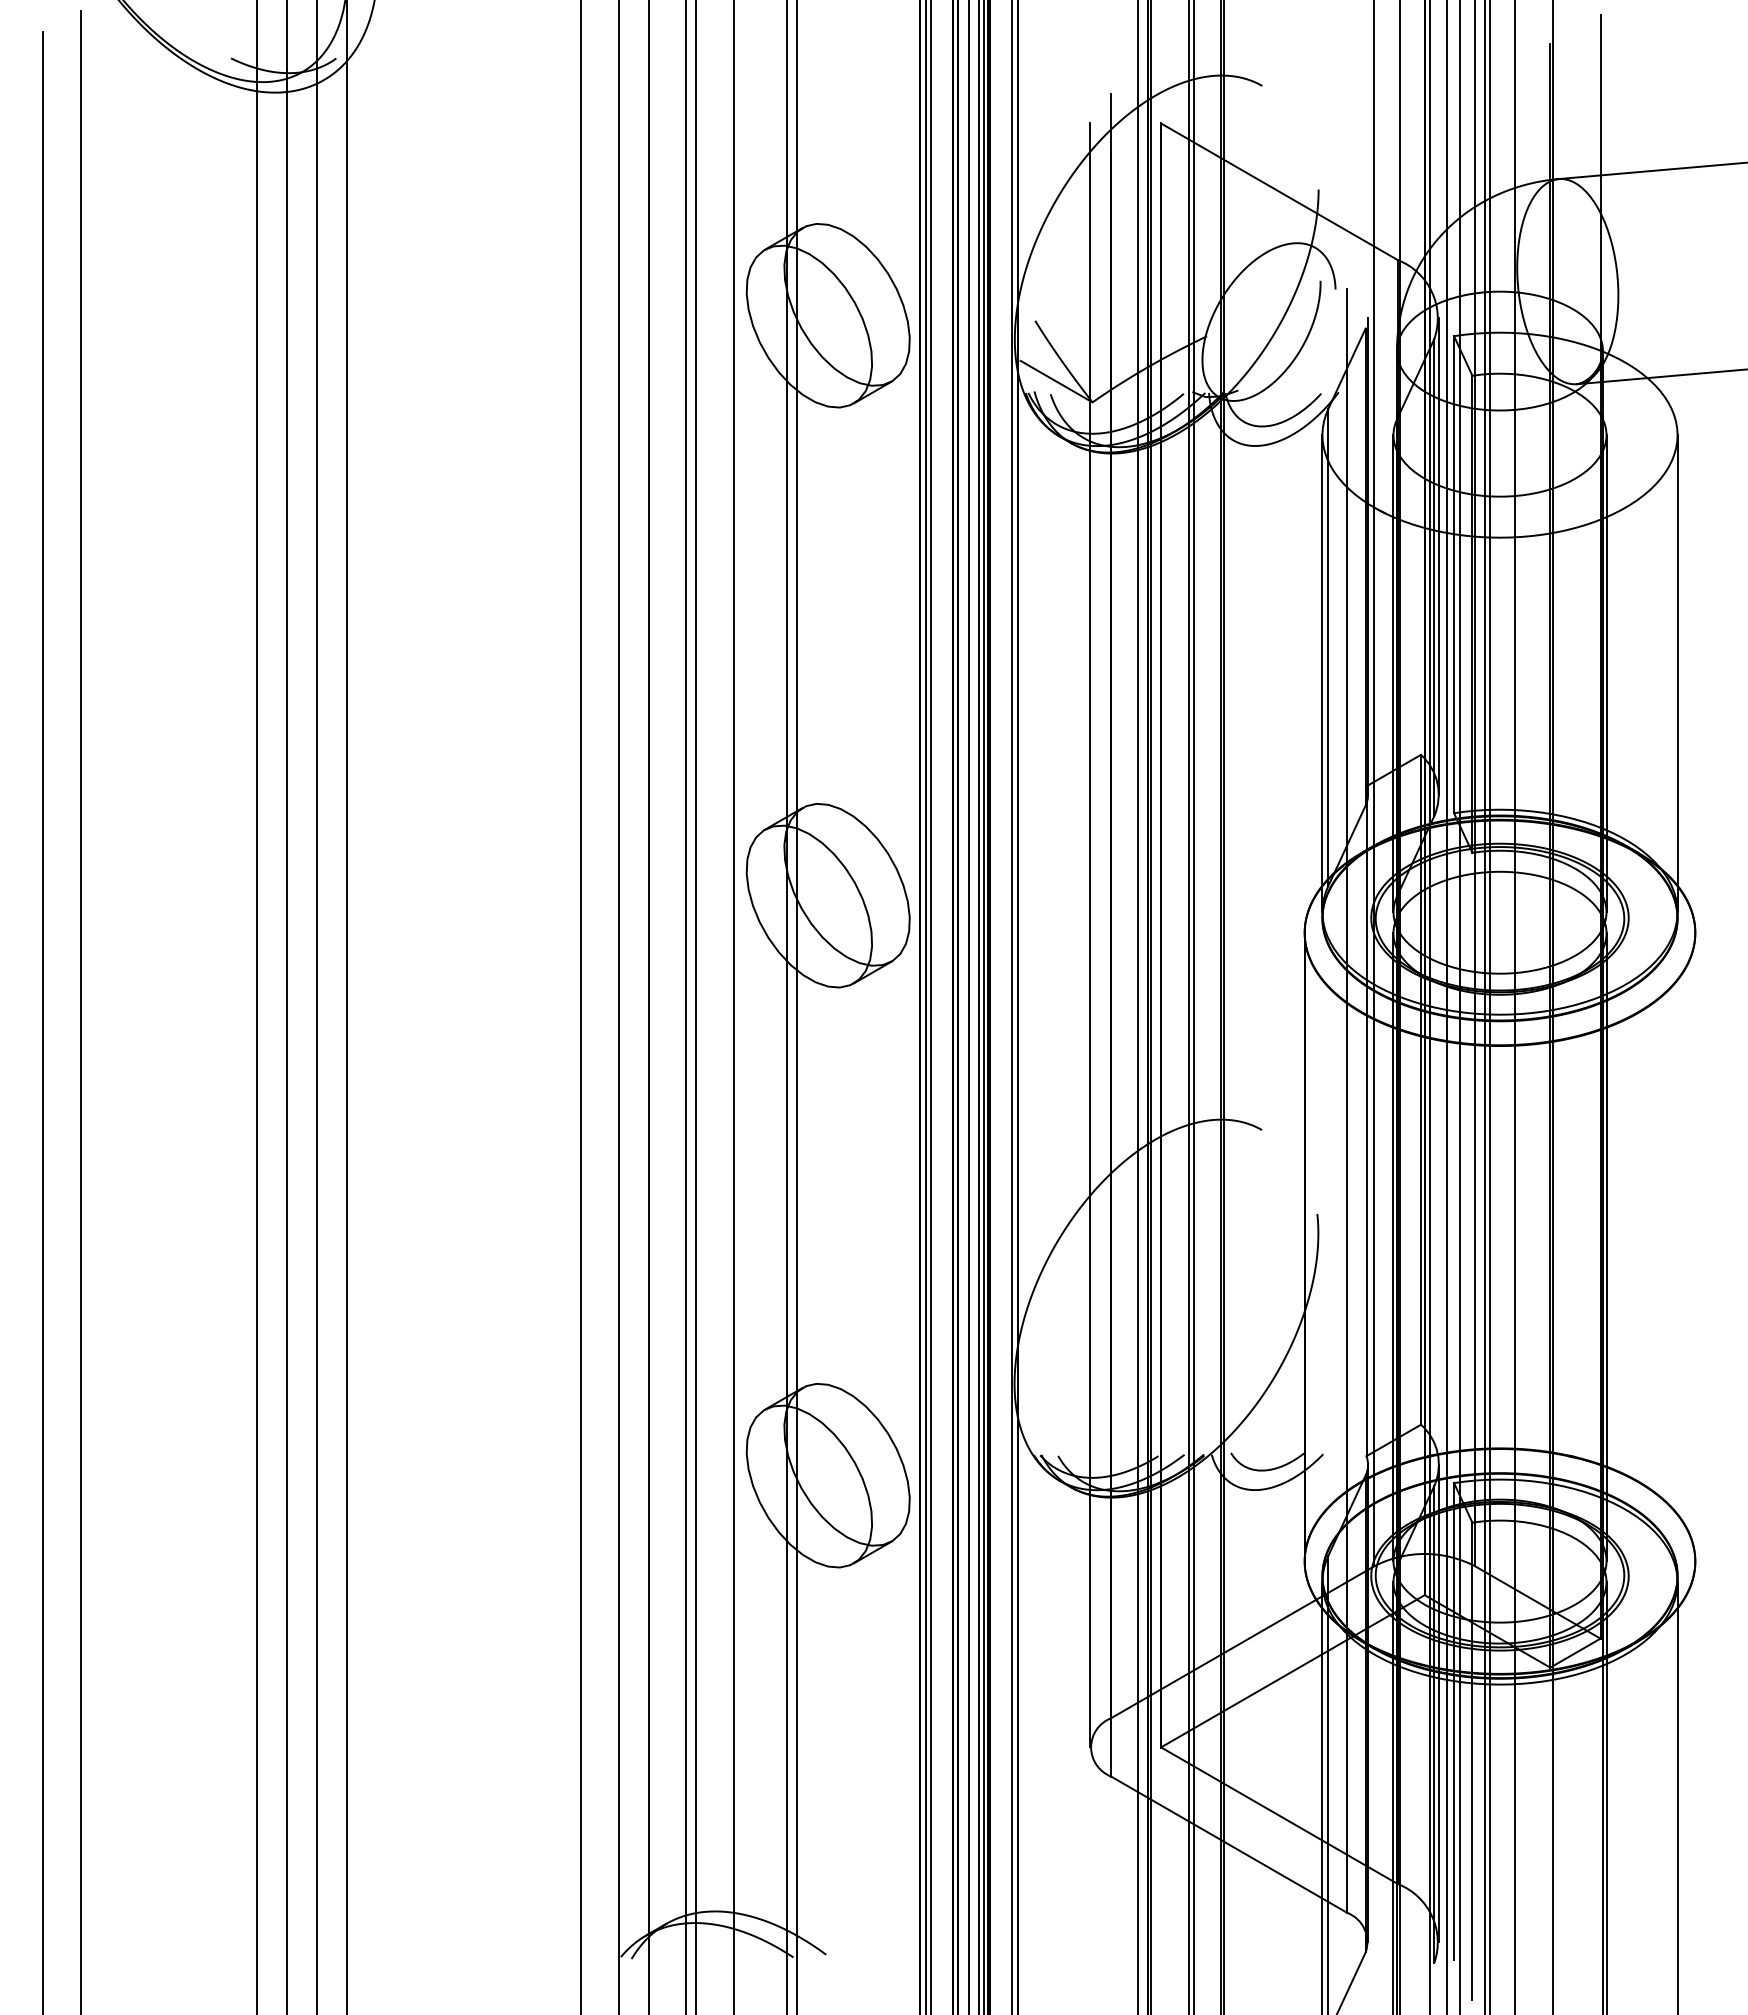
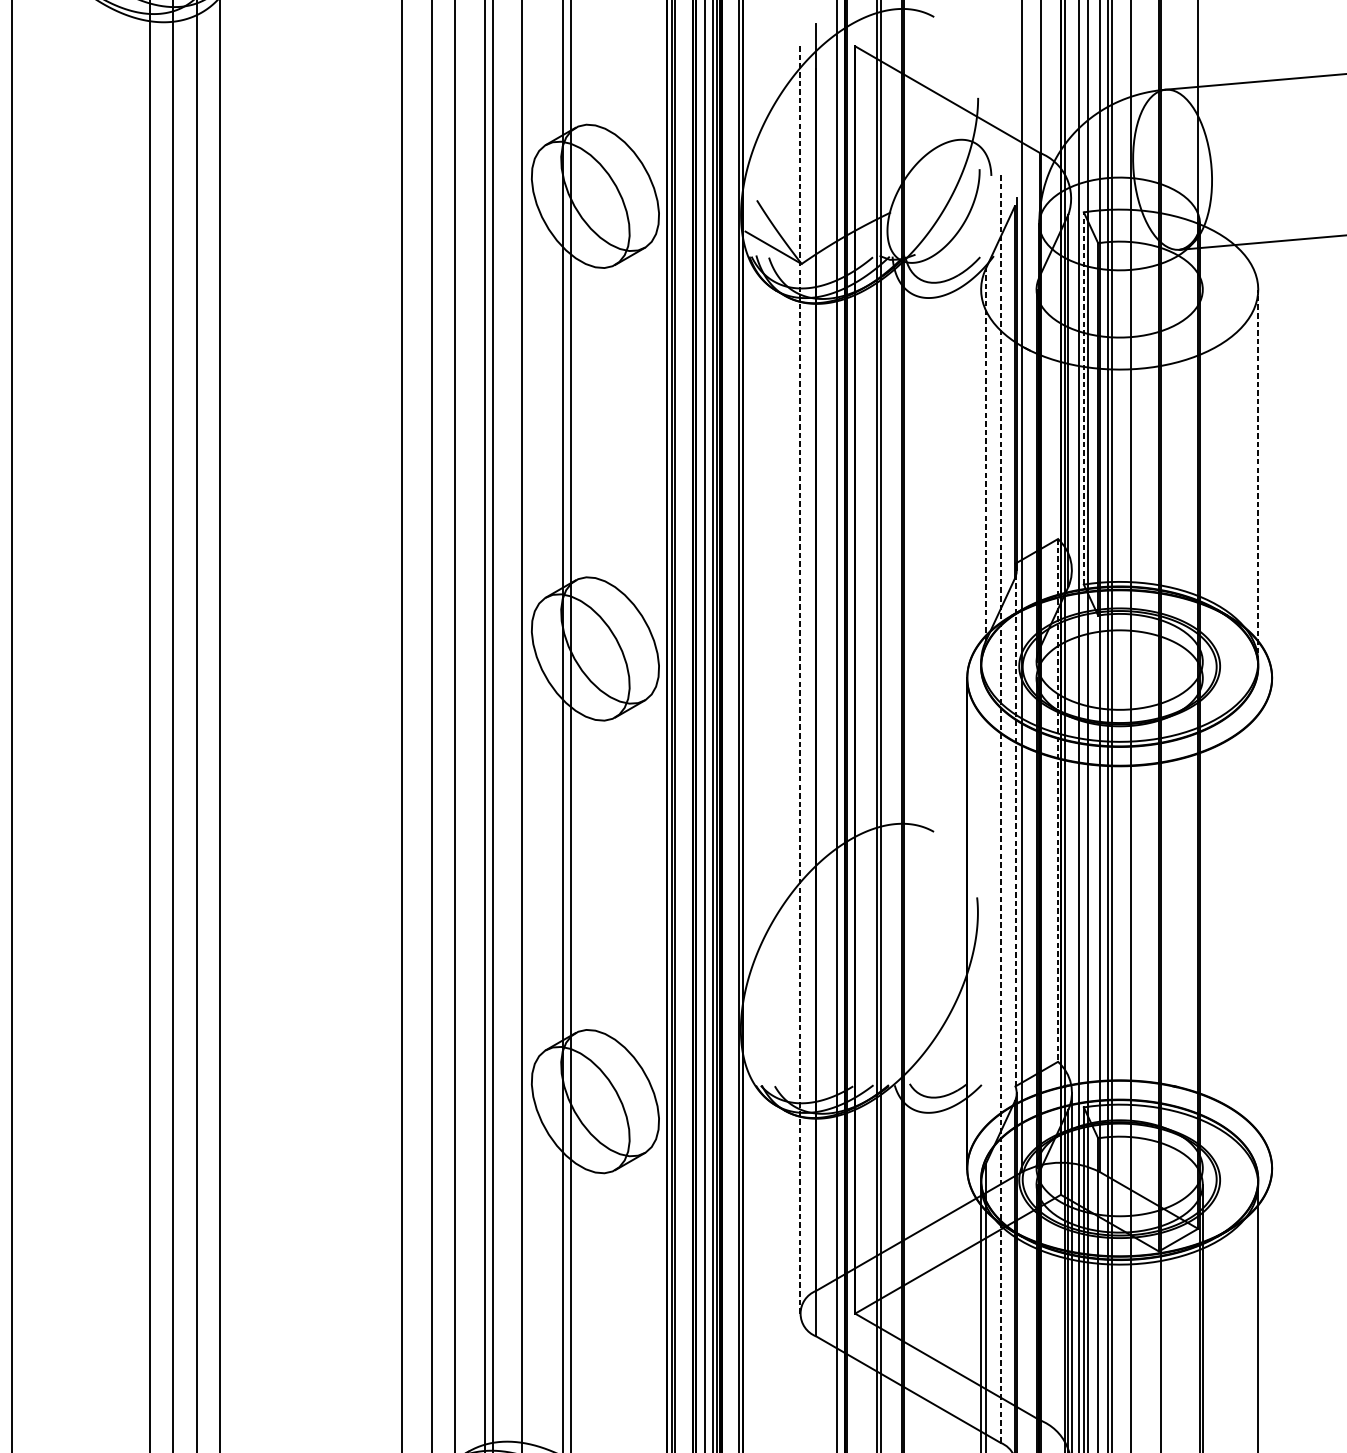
line: (1439, 555) -> (1072, 383), removed
line: (1454, 574) -> (1084, 398), solid -> dashed
line: (1328, 647) -> (985, 455), solid -> dashed
line: (1322, 673) -> (981, 475), removed
line: (1606, 673) -> (1202, 475), removed
line: (1677, 673) -> (1258, 475), solid -> dashed
line: (1090, 935) -> (800, 680), solid -> dashed
line: (1420, 1089) -> (1057, 800), solid -> dashed
line: (1347, 1100) -> (1000, 808), solid -> dashed
line: (1366, 1121) -> (1015, 825), solid -> dashed
line: (1606, 1247) -> (1202, 923), removed

